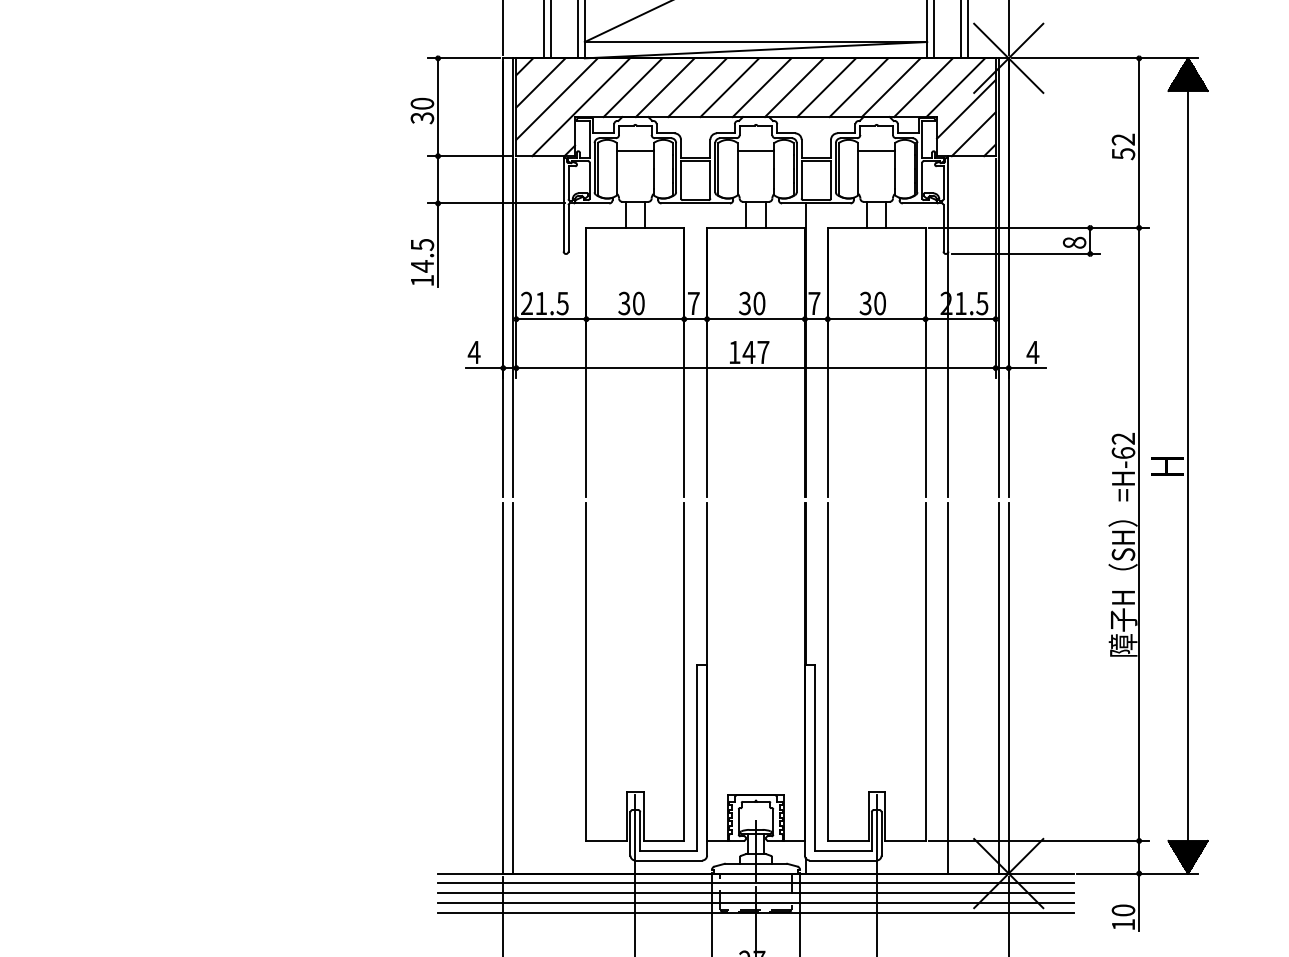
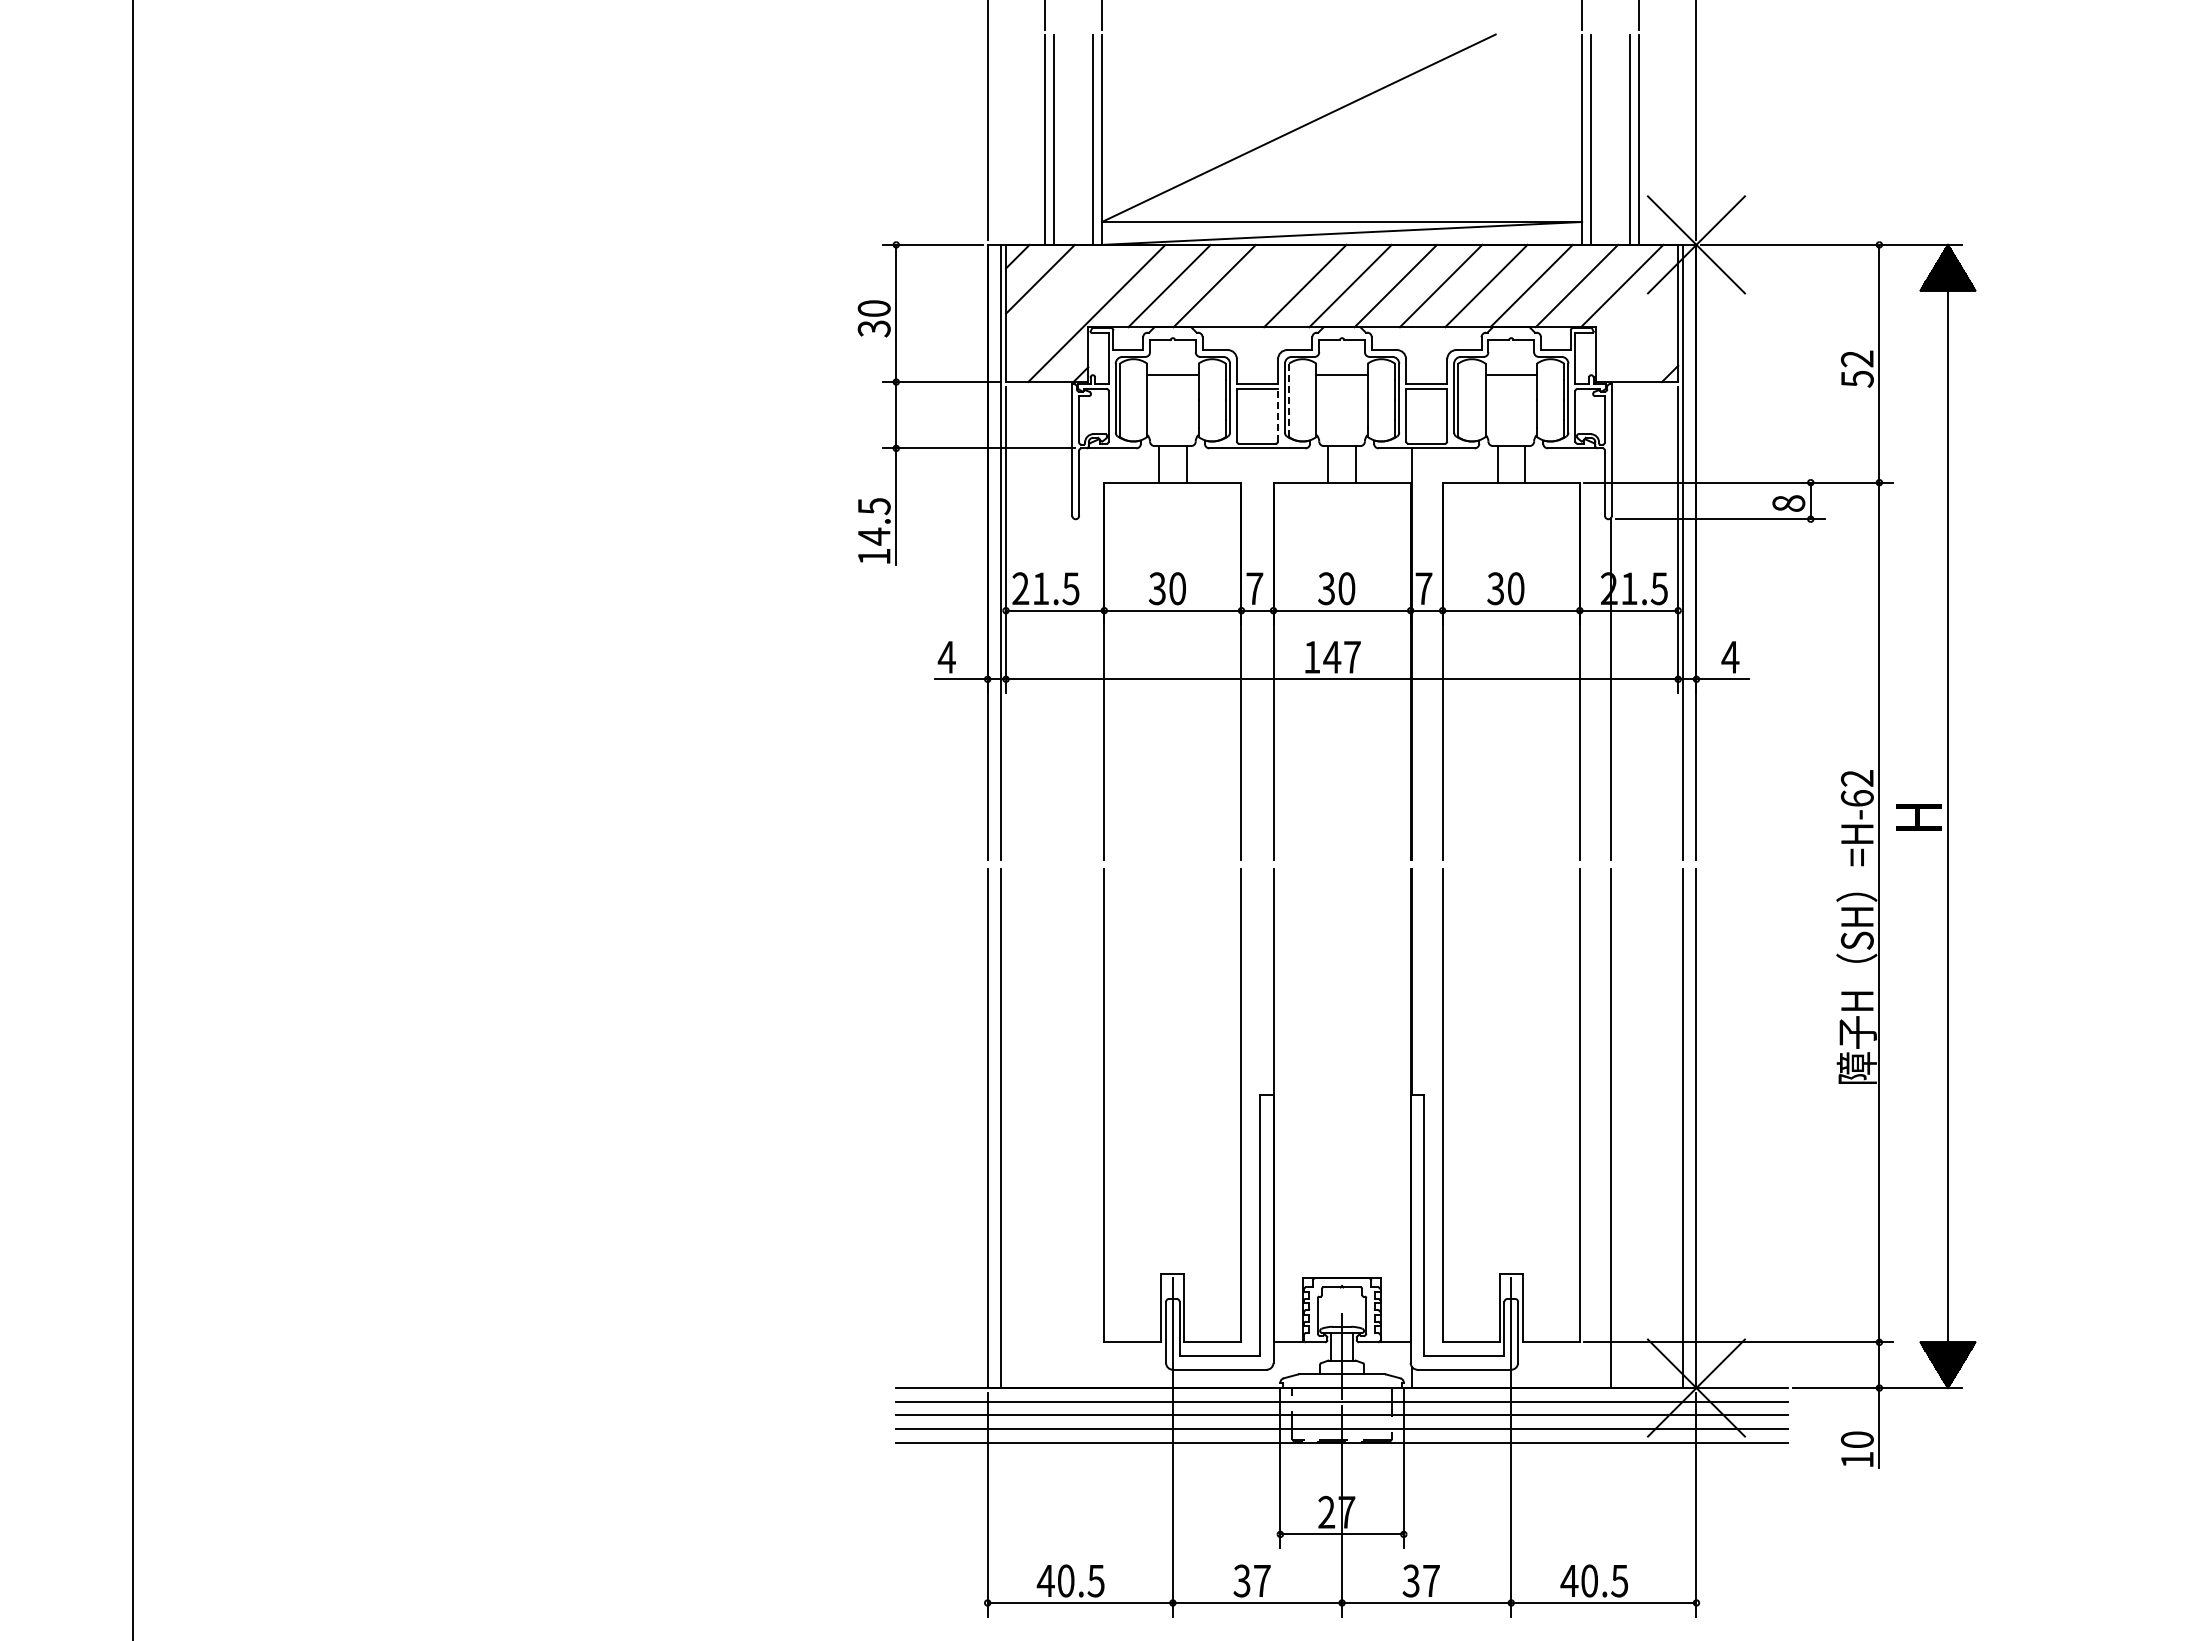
line: (697, 87) -> (1259, 285), removed
line: (556, 98) -> (1062, 301), removed
line: (965, 109) -> (1636, 316), removed
line: (973, 134) -> (1647, 351), removed
line: (718, 169) -> (1289, 400), solid -> dashed
line: (710, 179) -> (1278, 414), solid -> dashed

